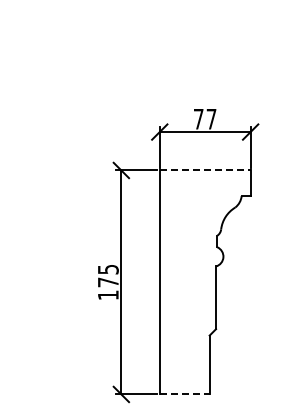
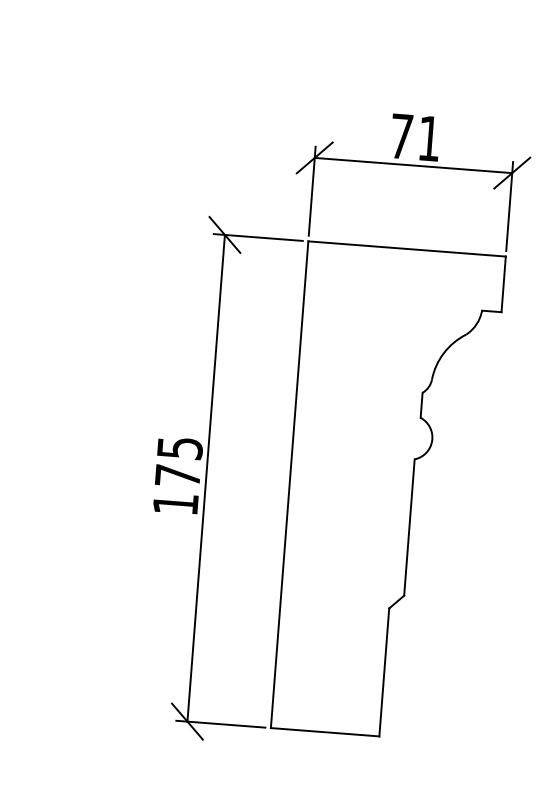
text: (211, 119) -> (429, 139), 77 -> 71
line: (205, 170) -> (407, 249), dashed -> solid
line: (184, 394) -> (324, 732), dashed -> solid

